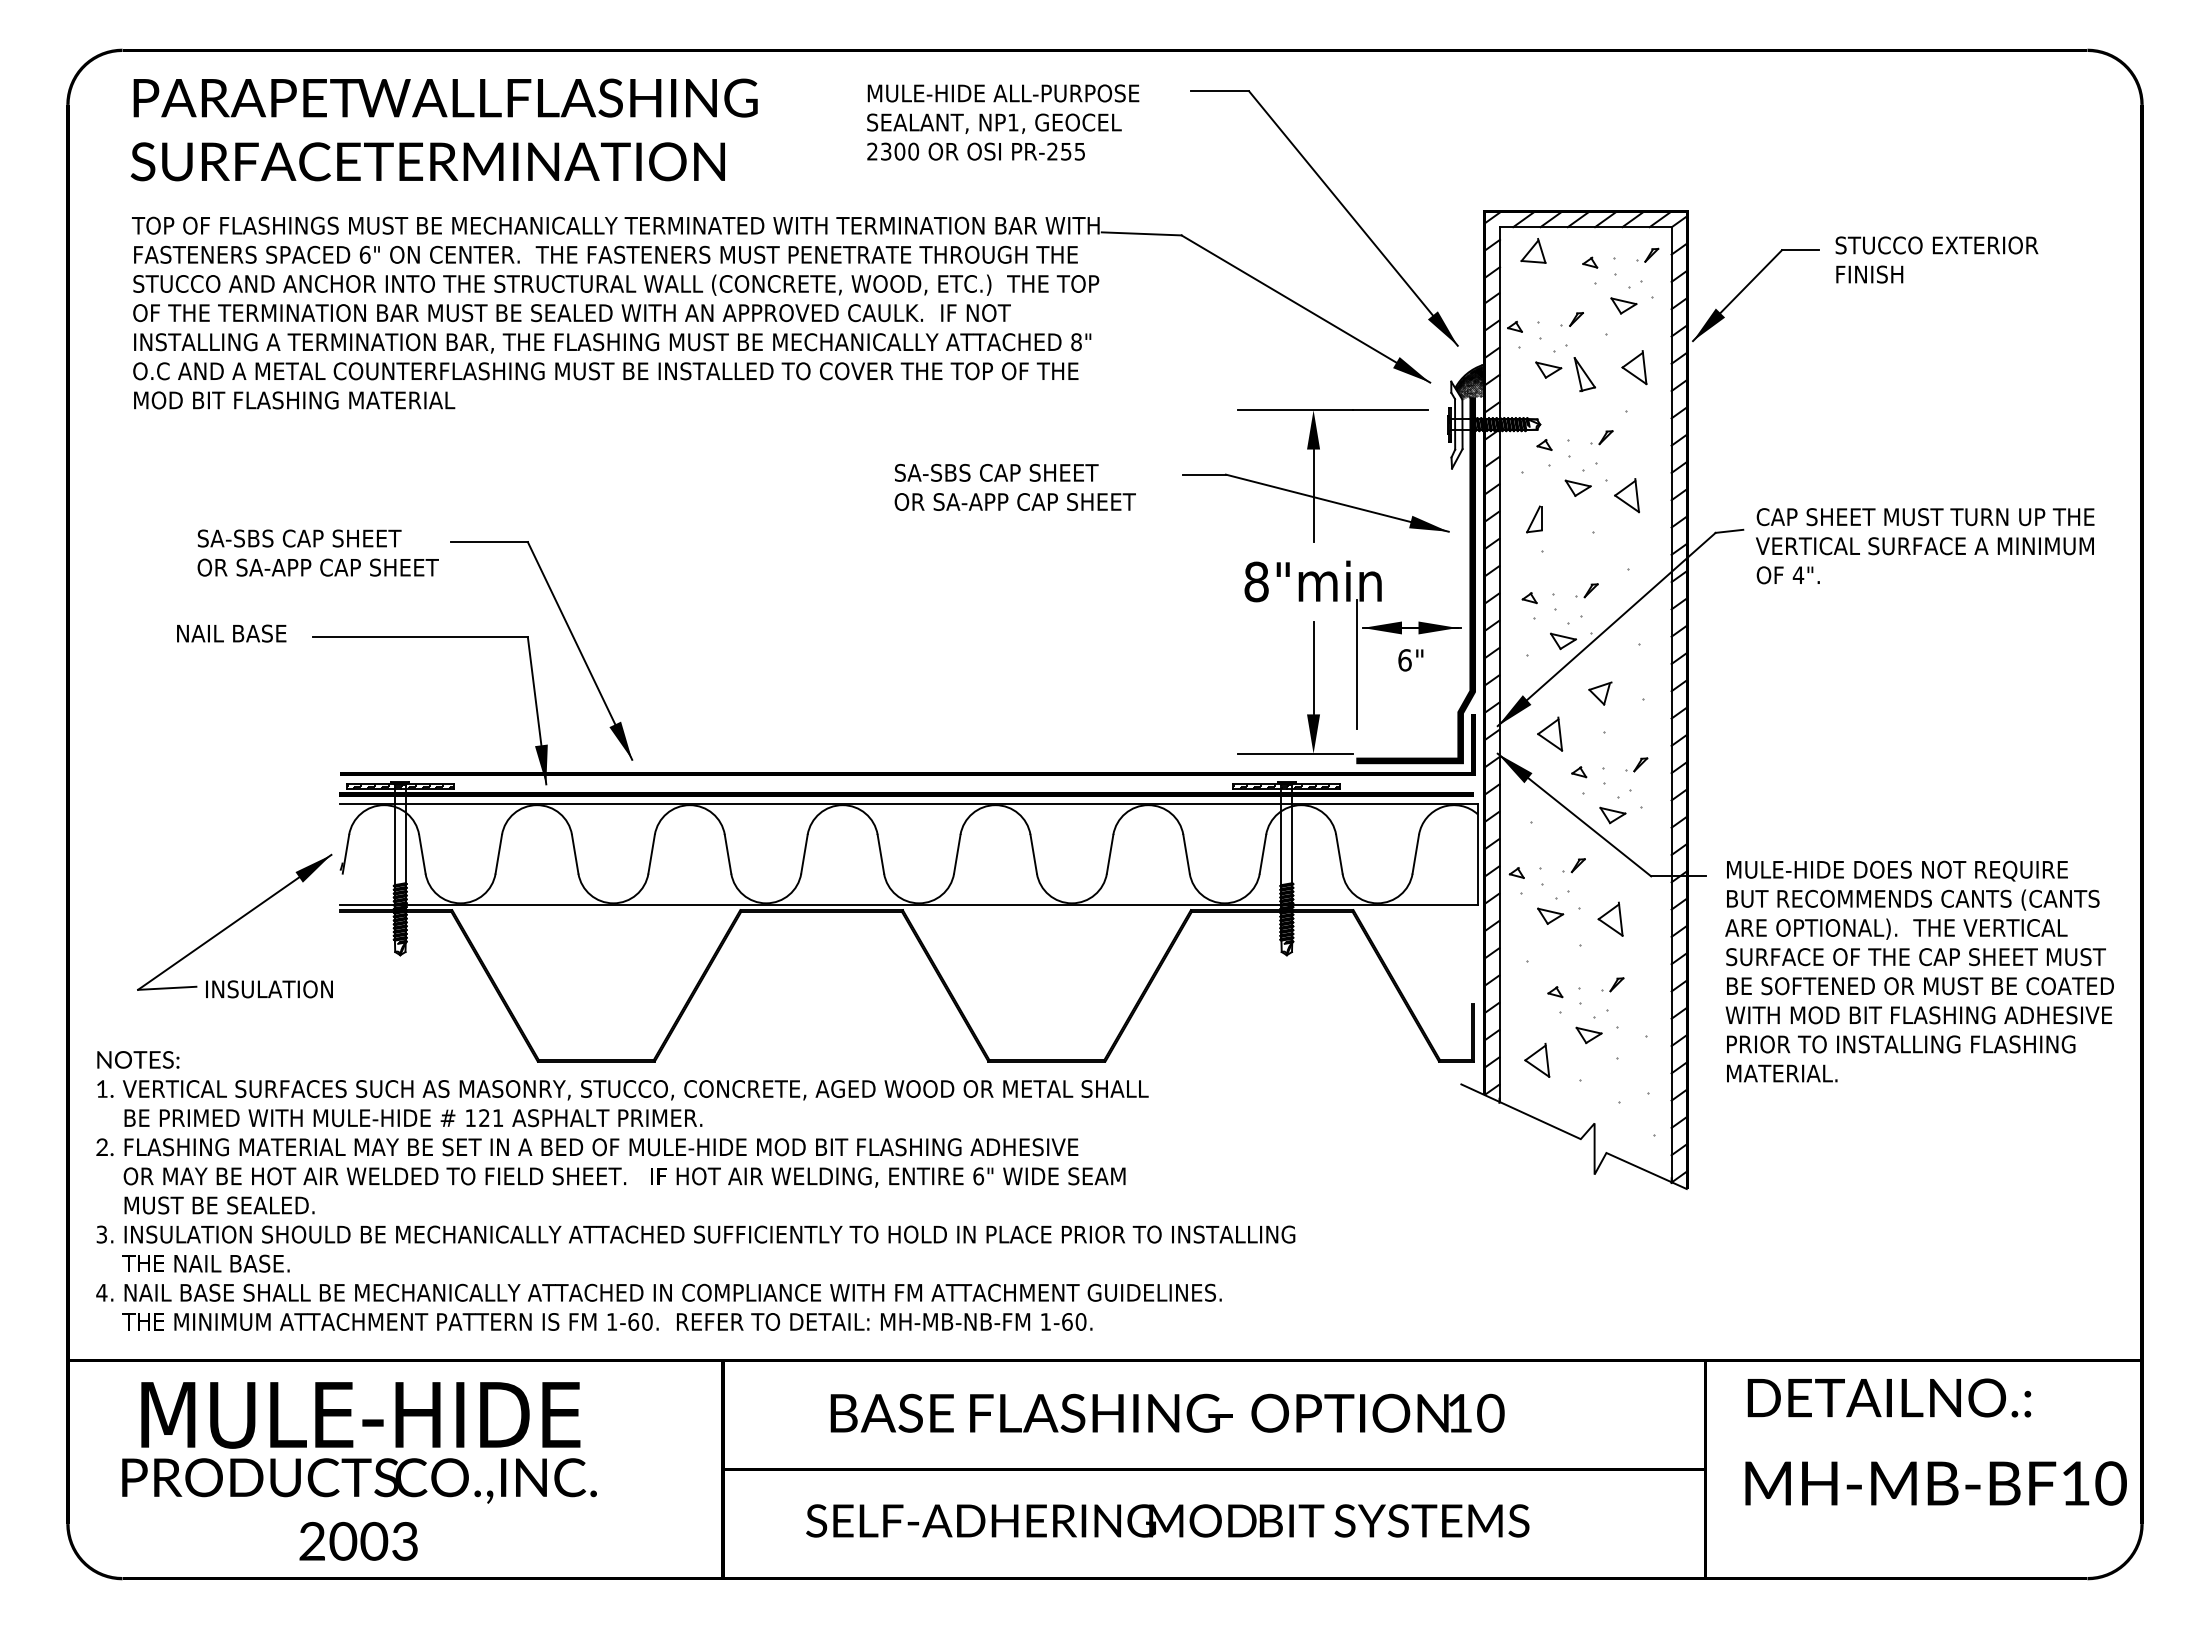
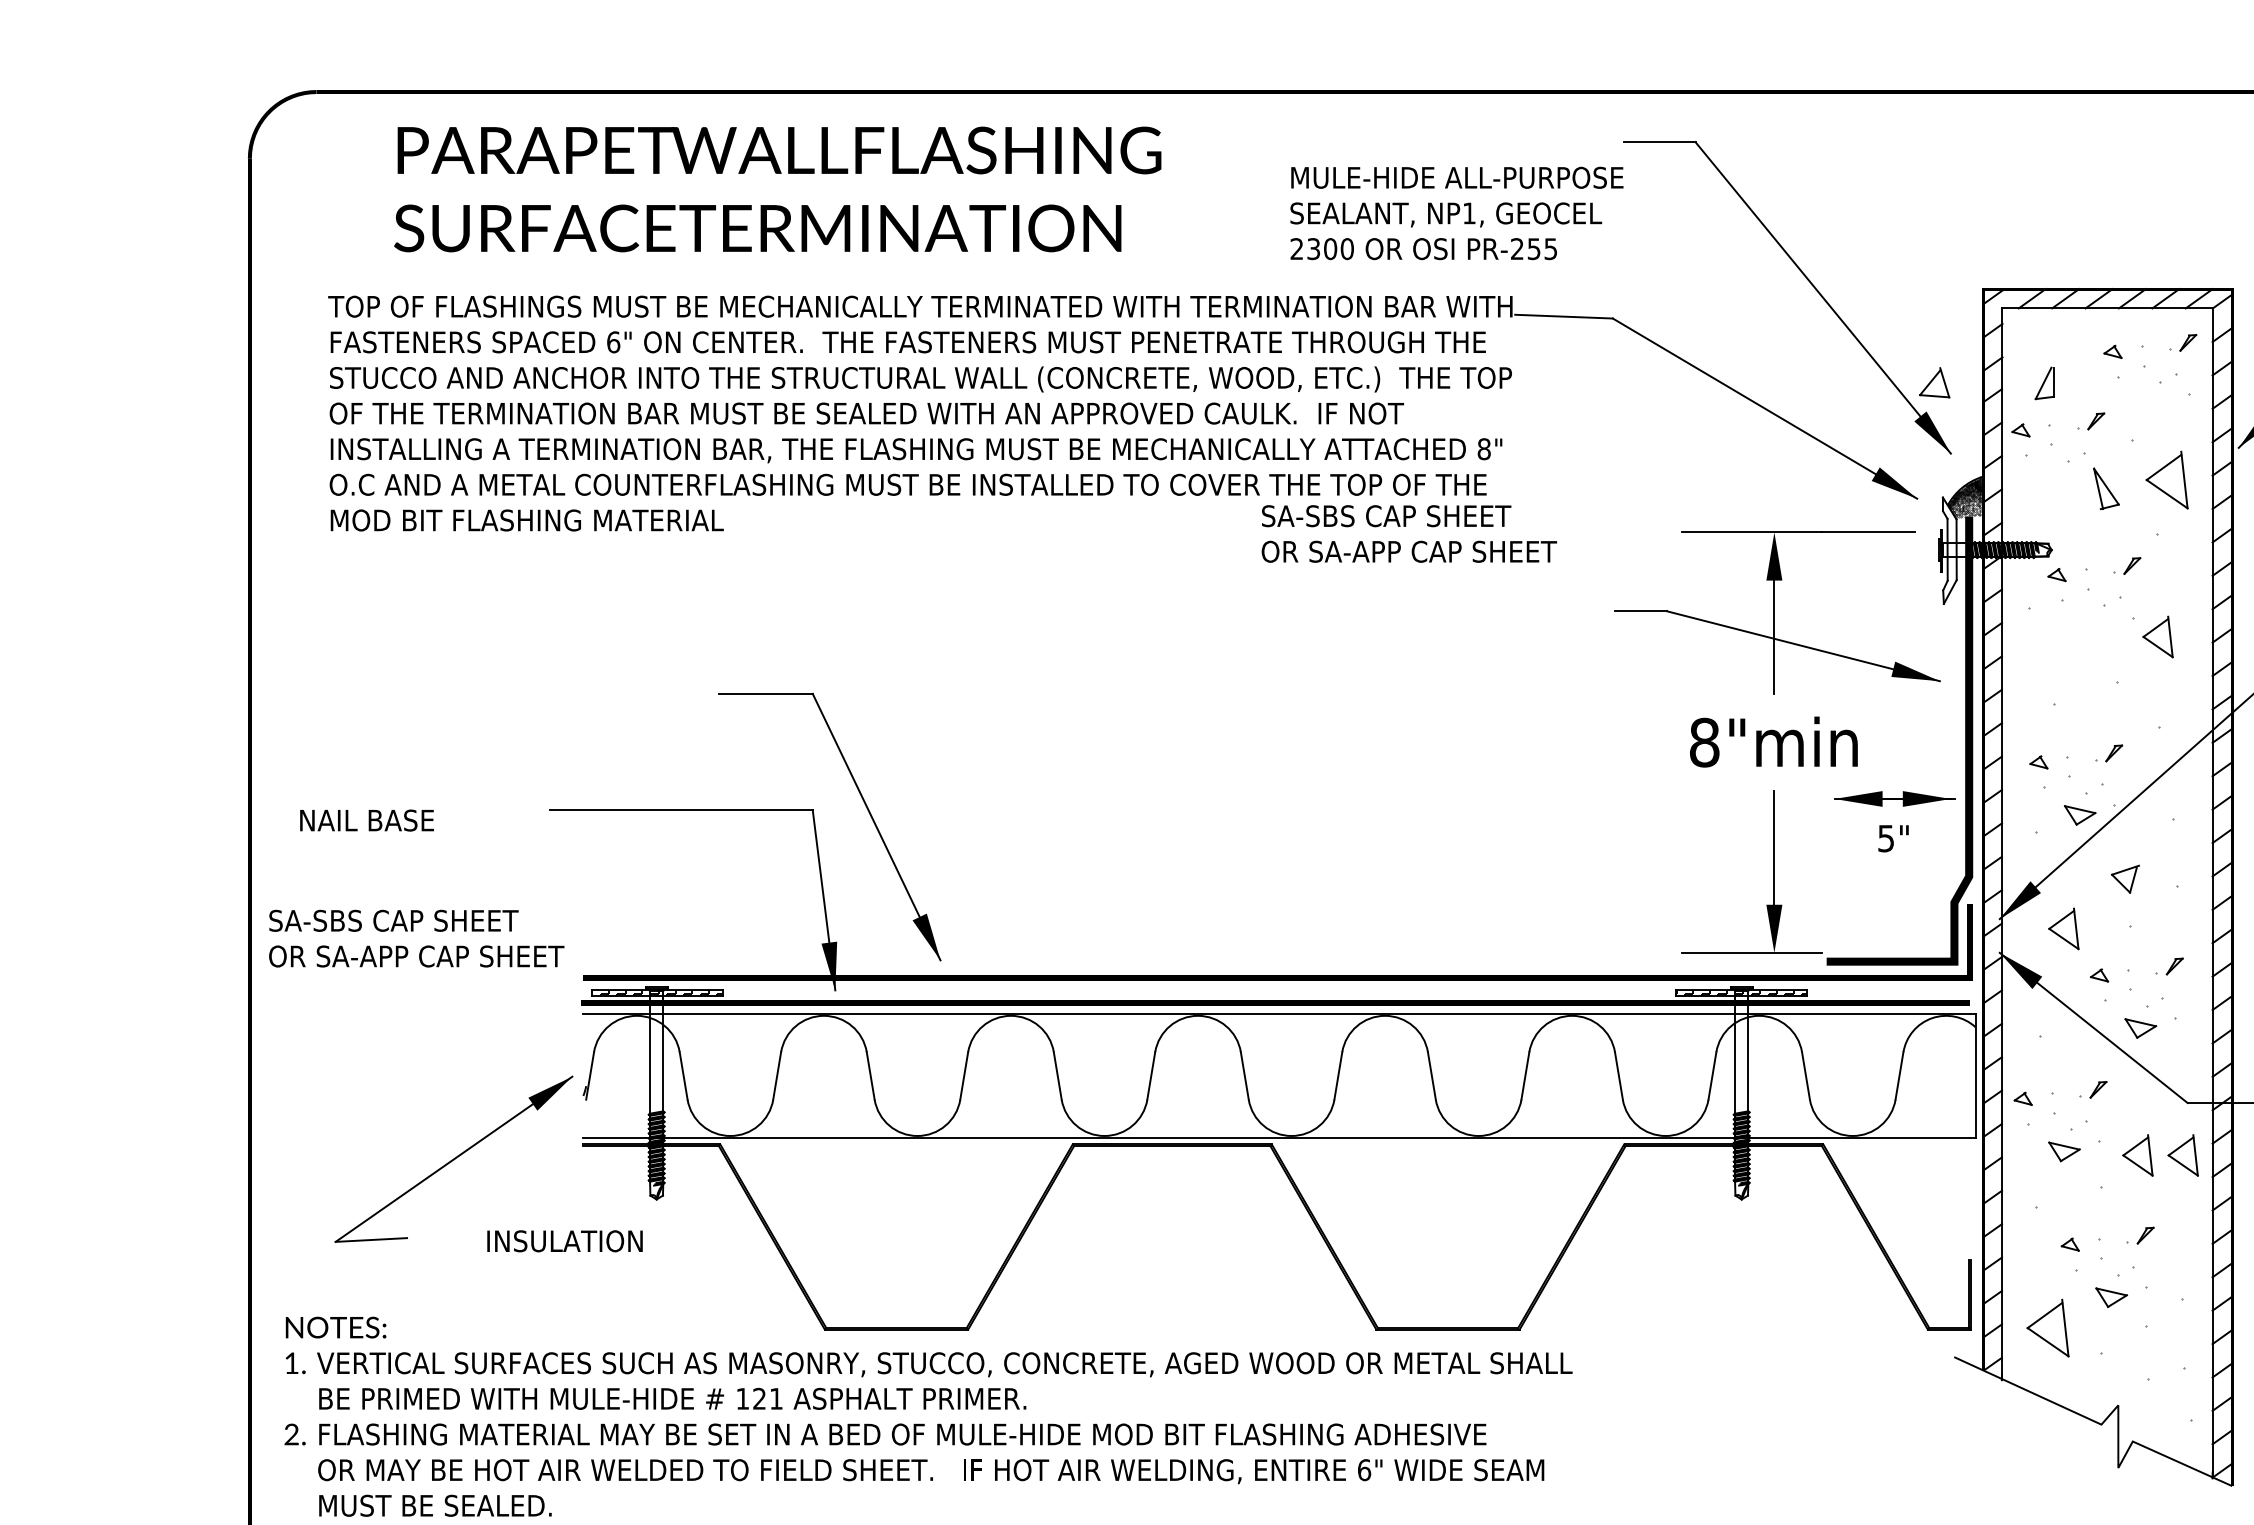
text: (1003, 122) -> (1457, 213), moved
text: (443, 129) -> (776, 188), moved
part: (1533, 250) -> (1934, 382), moved
part: (1623, 305) -> (2153, 404), removed
part: (1634, 367) -> (2167, 480), size x1.4
part: (1548, 369) -> (2061, 482), removed
text: (1014, 487) -> (1408, 534), moved
part: (1577, 487) -> (2097, 627), removed
part: (1534, 519) -> (2044, 383), moved
text: (317, 552) -> (415, 937), moved
text: (231, 633) -> (366, 820), moved
text: (1404, 660) -> (1885, 838), 6" -> 5"
line: (1356, 664) -> (1826, 843), removed
part: (1647, 918) -> (2183, 1154), added
text: (269, 989) -> (565, 1241), moved
part: (1537, 1060) -> (2048, 1328), size x1.4

